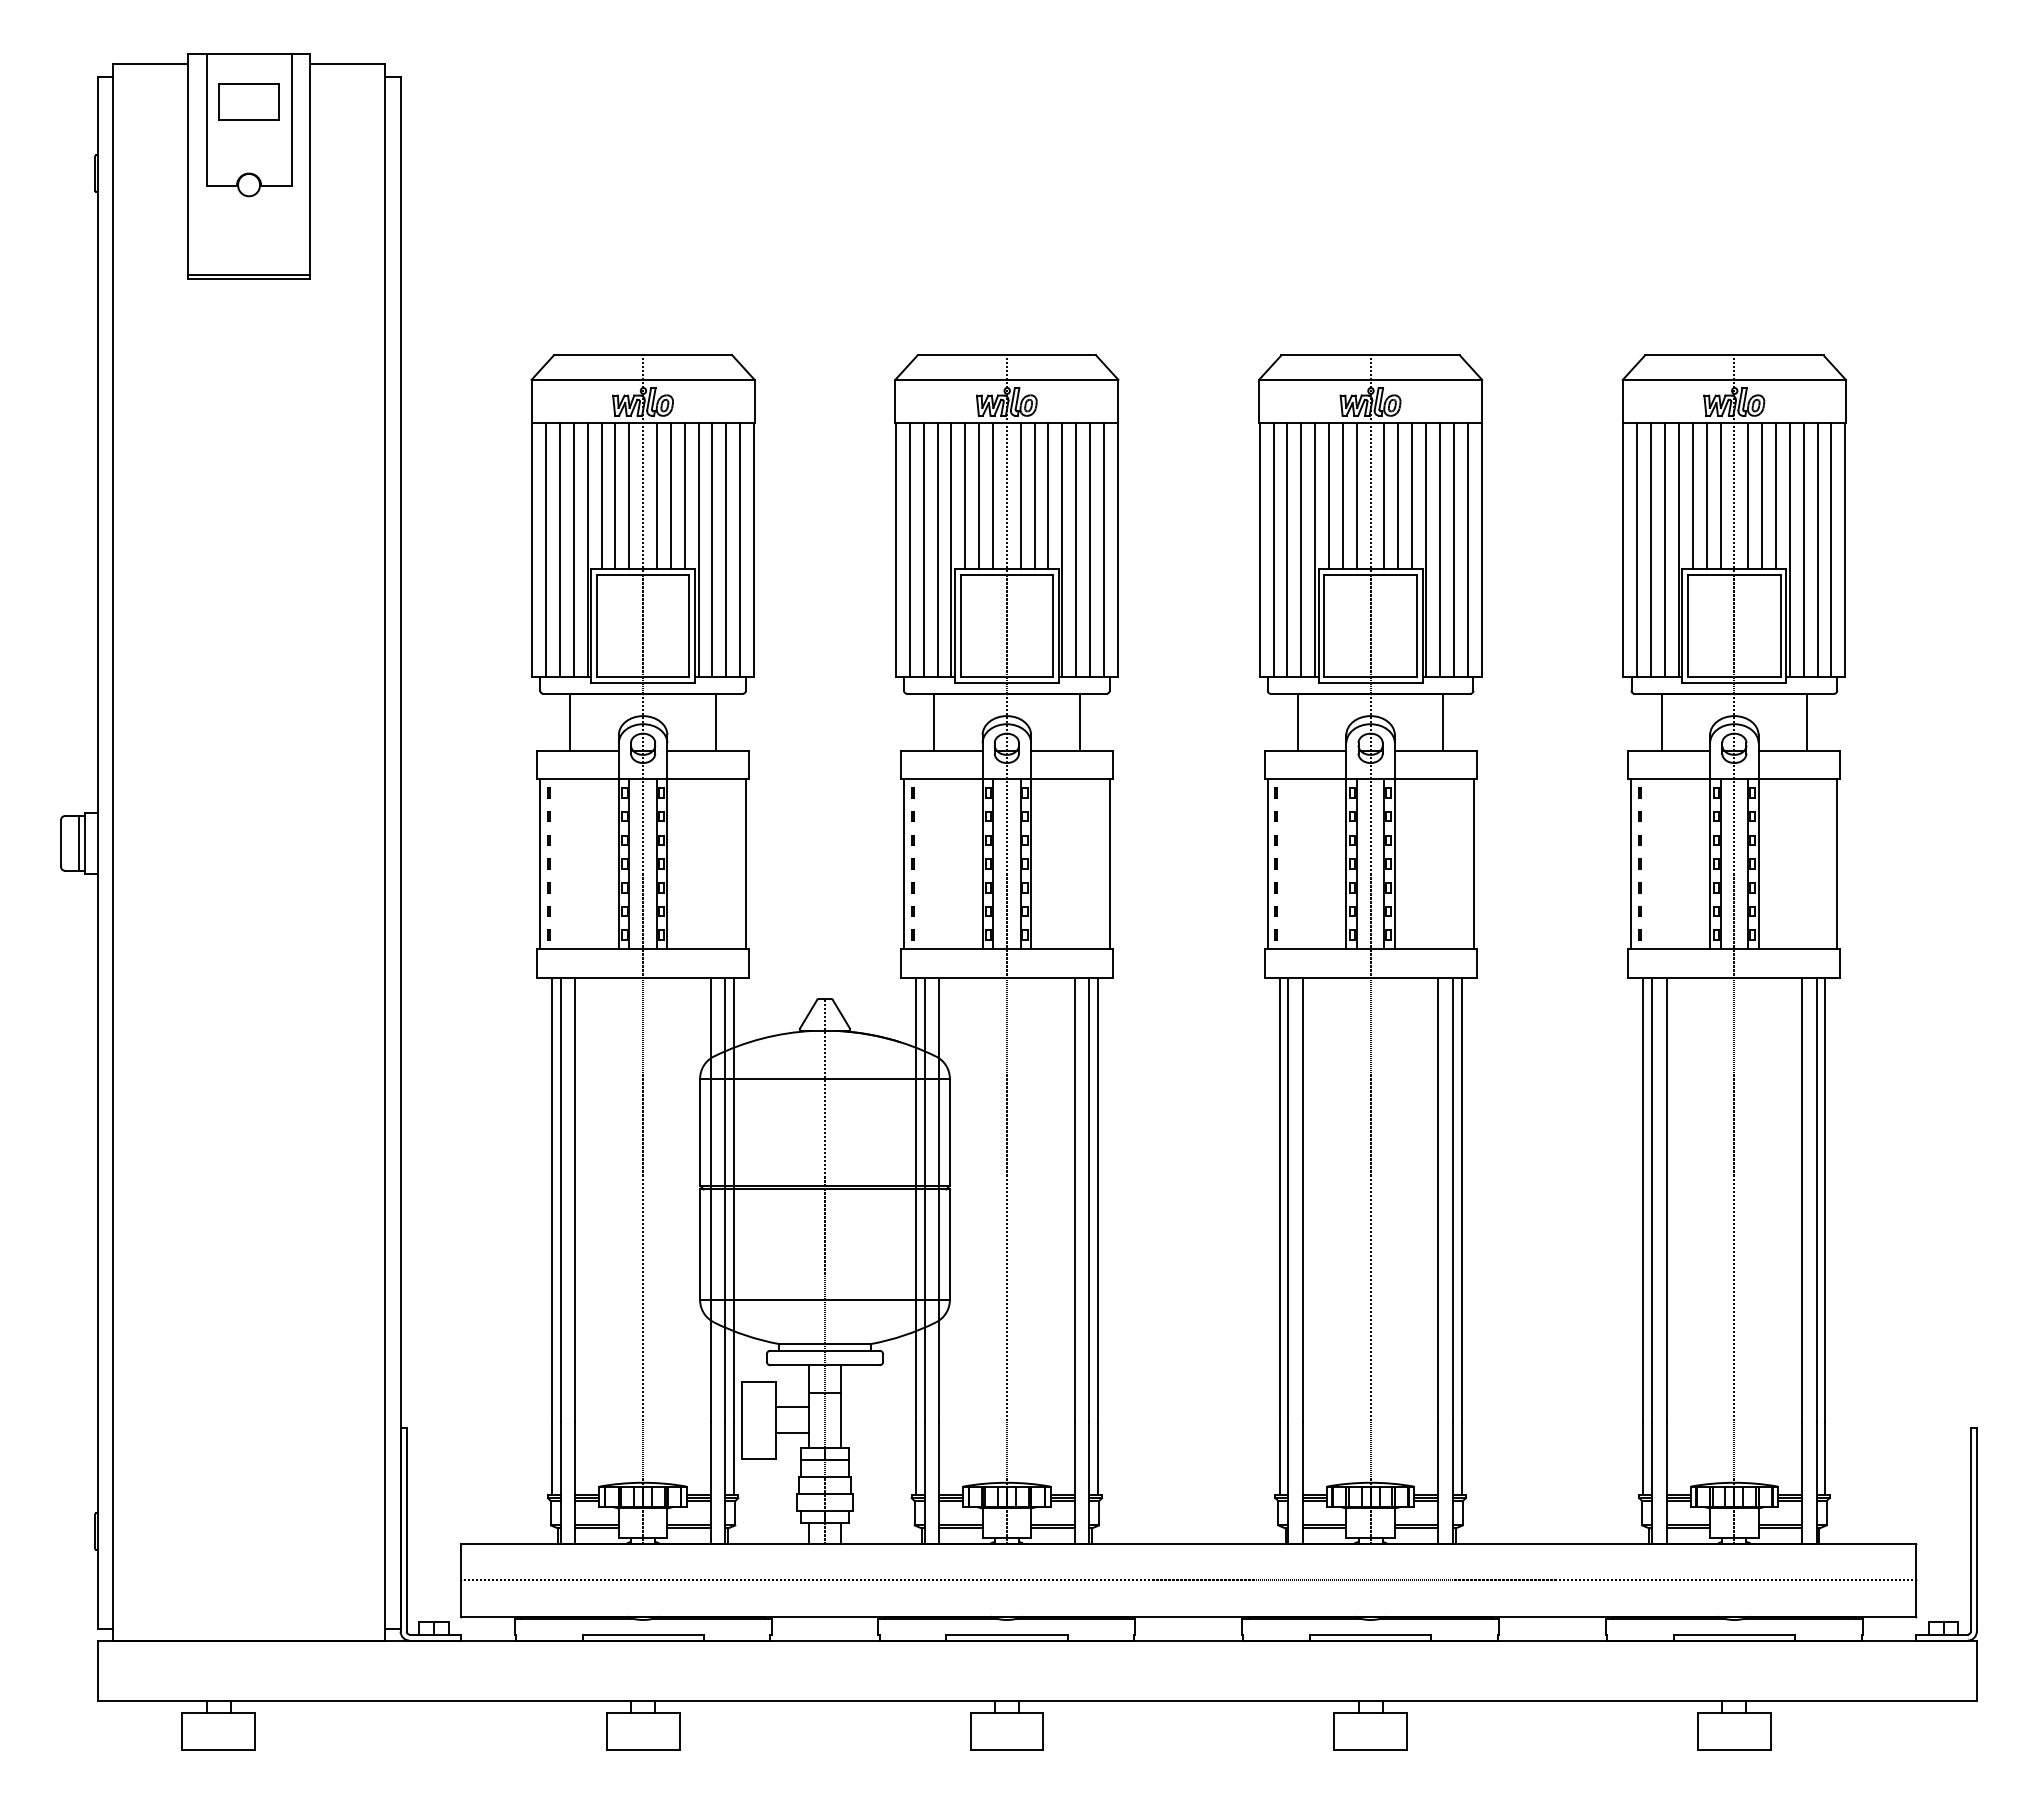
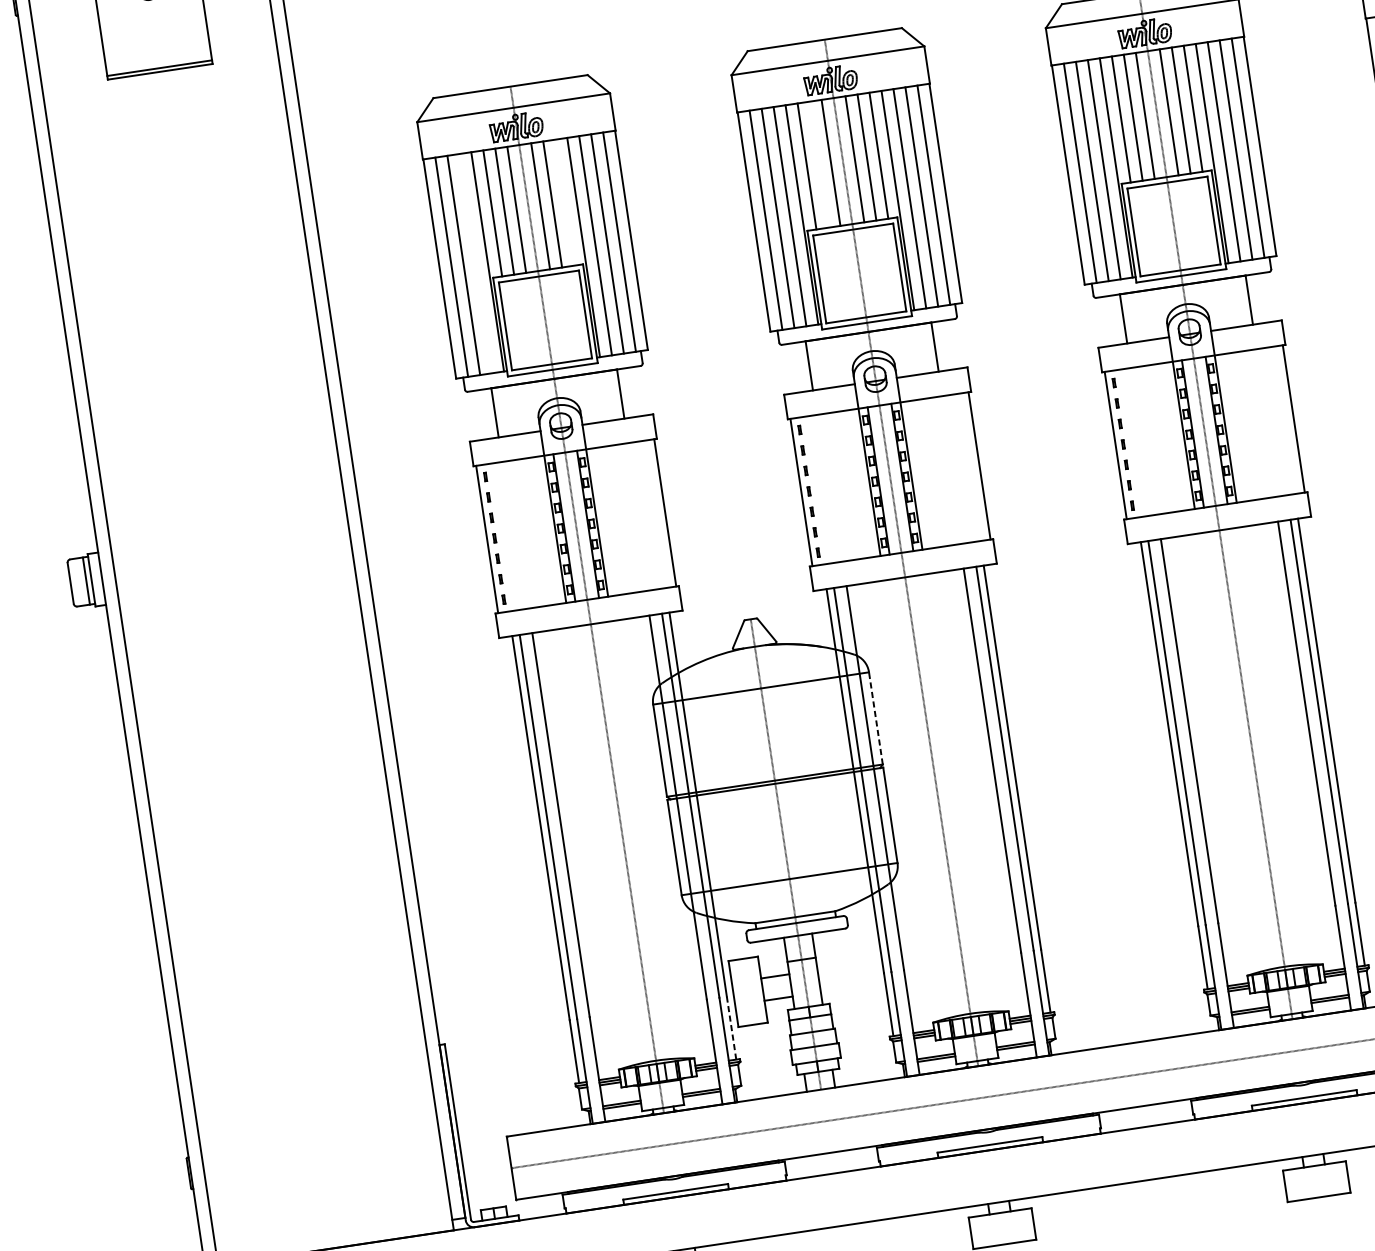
line: (684, 495) -> (564, 202), removed
line: (979, 495) -> (819, 164), removed
line: (573, 549) -> (475, 263), removed
line: (949, 1132) -> (875, 718), solid -> dashed
line: (734, 1458) -> (731, 1027), solid -> dashed

